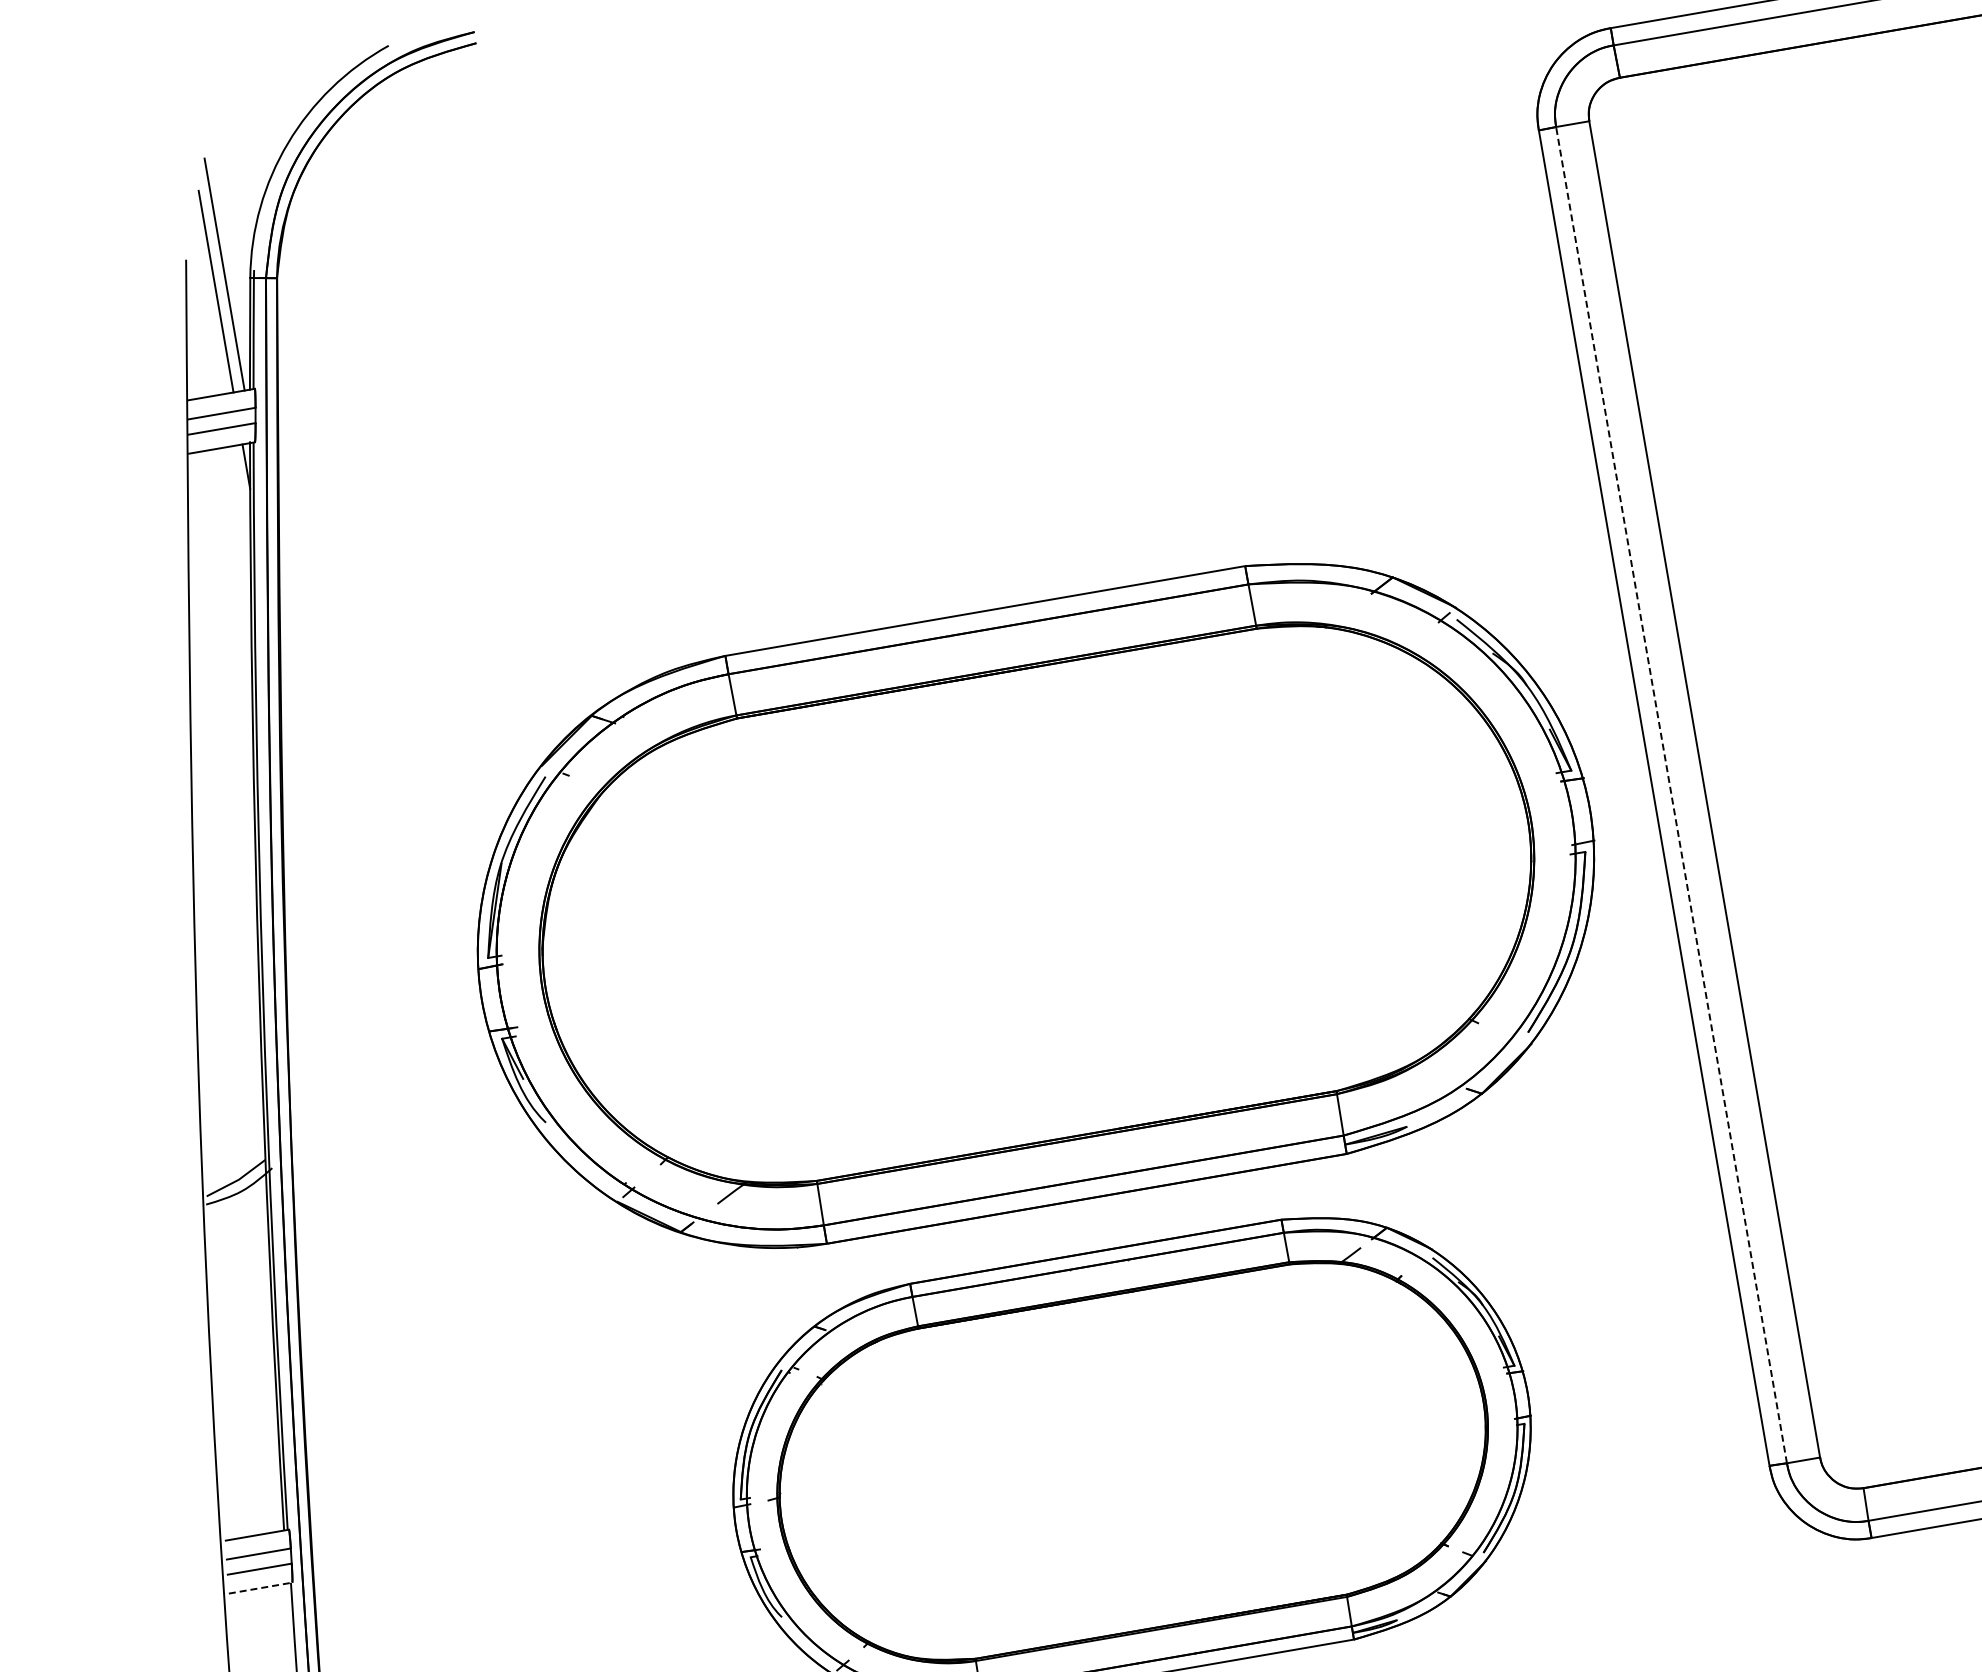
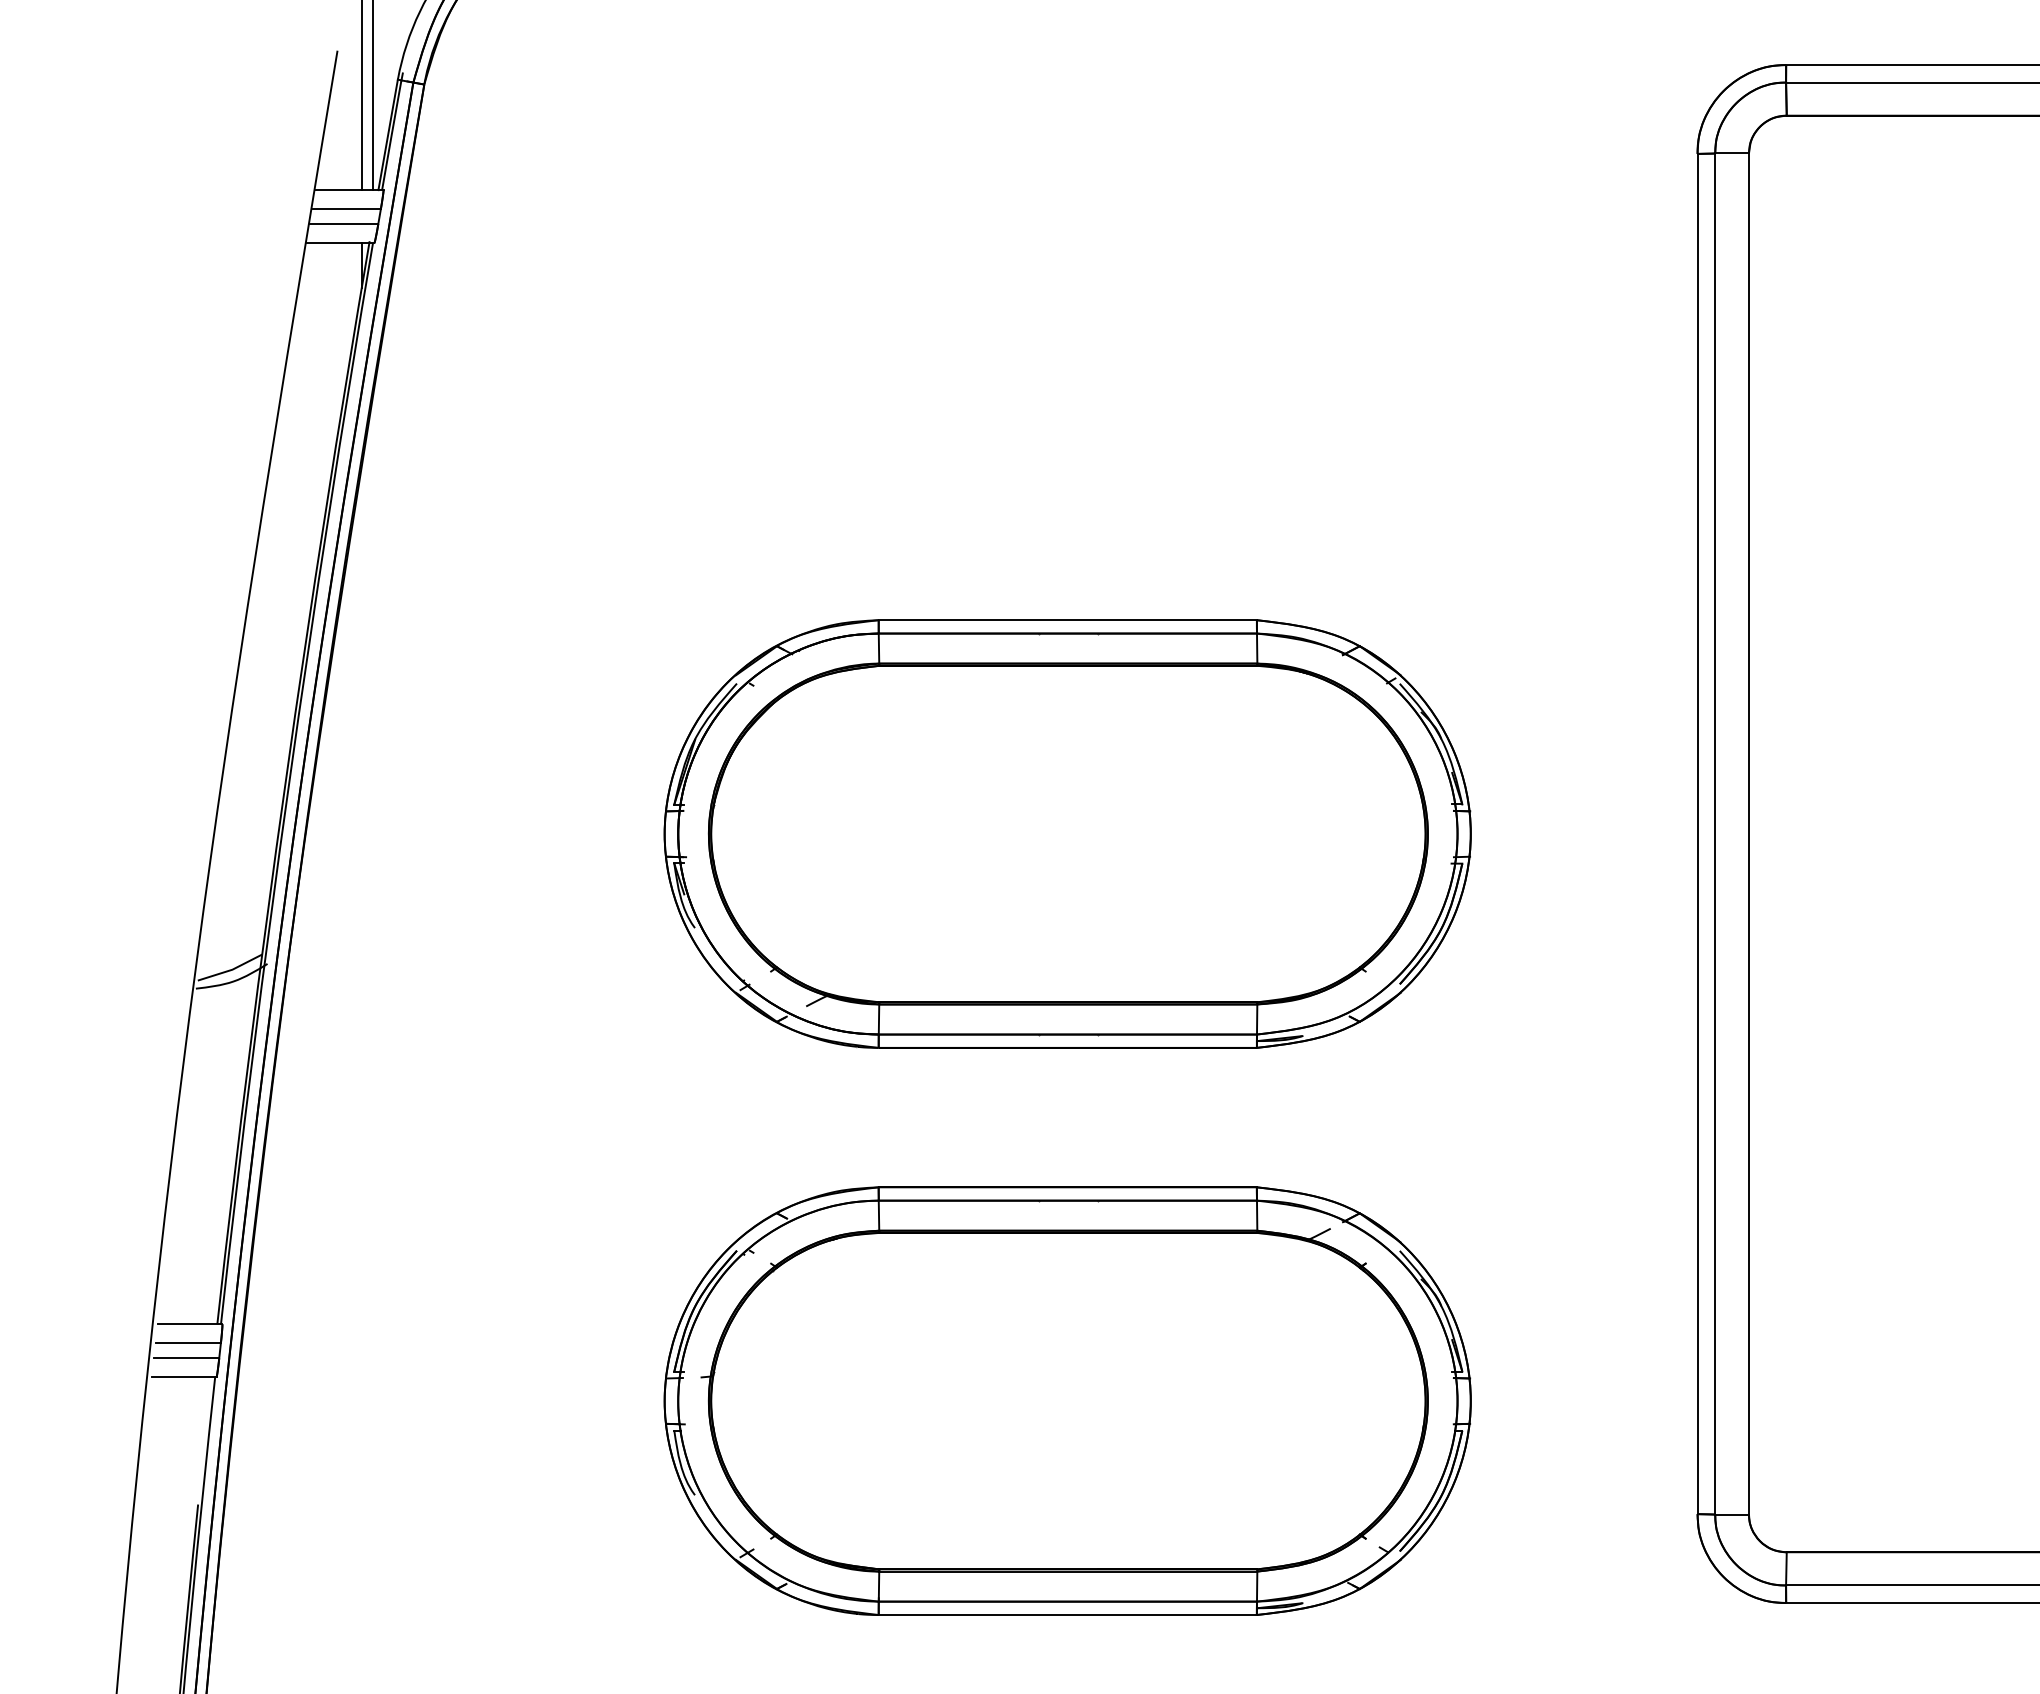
line: (1671, 795) -> (1715, 834), dashed -> solid
part: (1035, 904) -> (1067, 833), size x0.71
line: (260, 1588) -> (184, 1377), dashed -> solid

